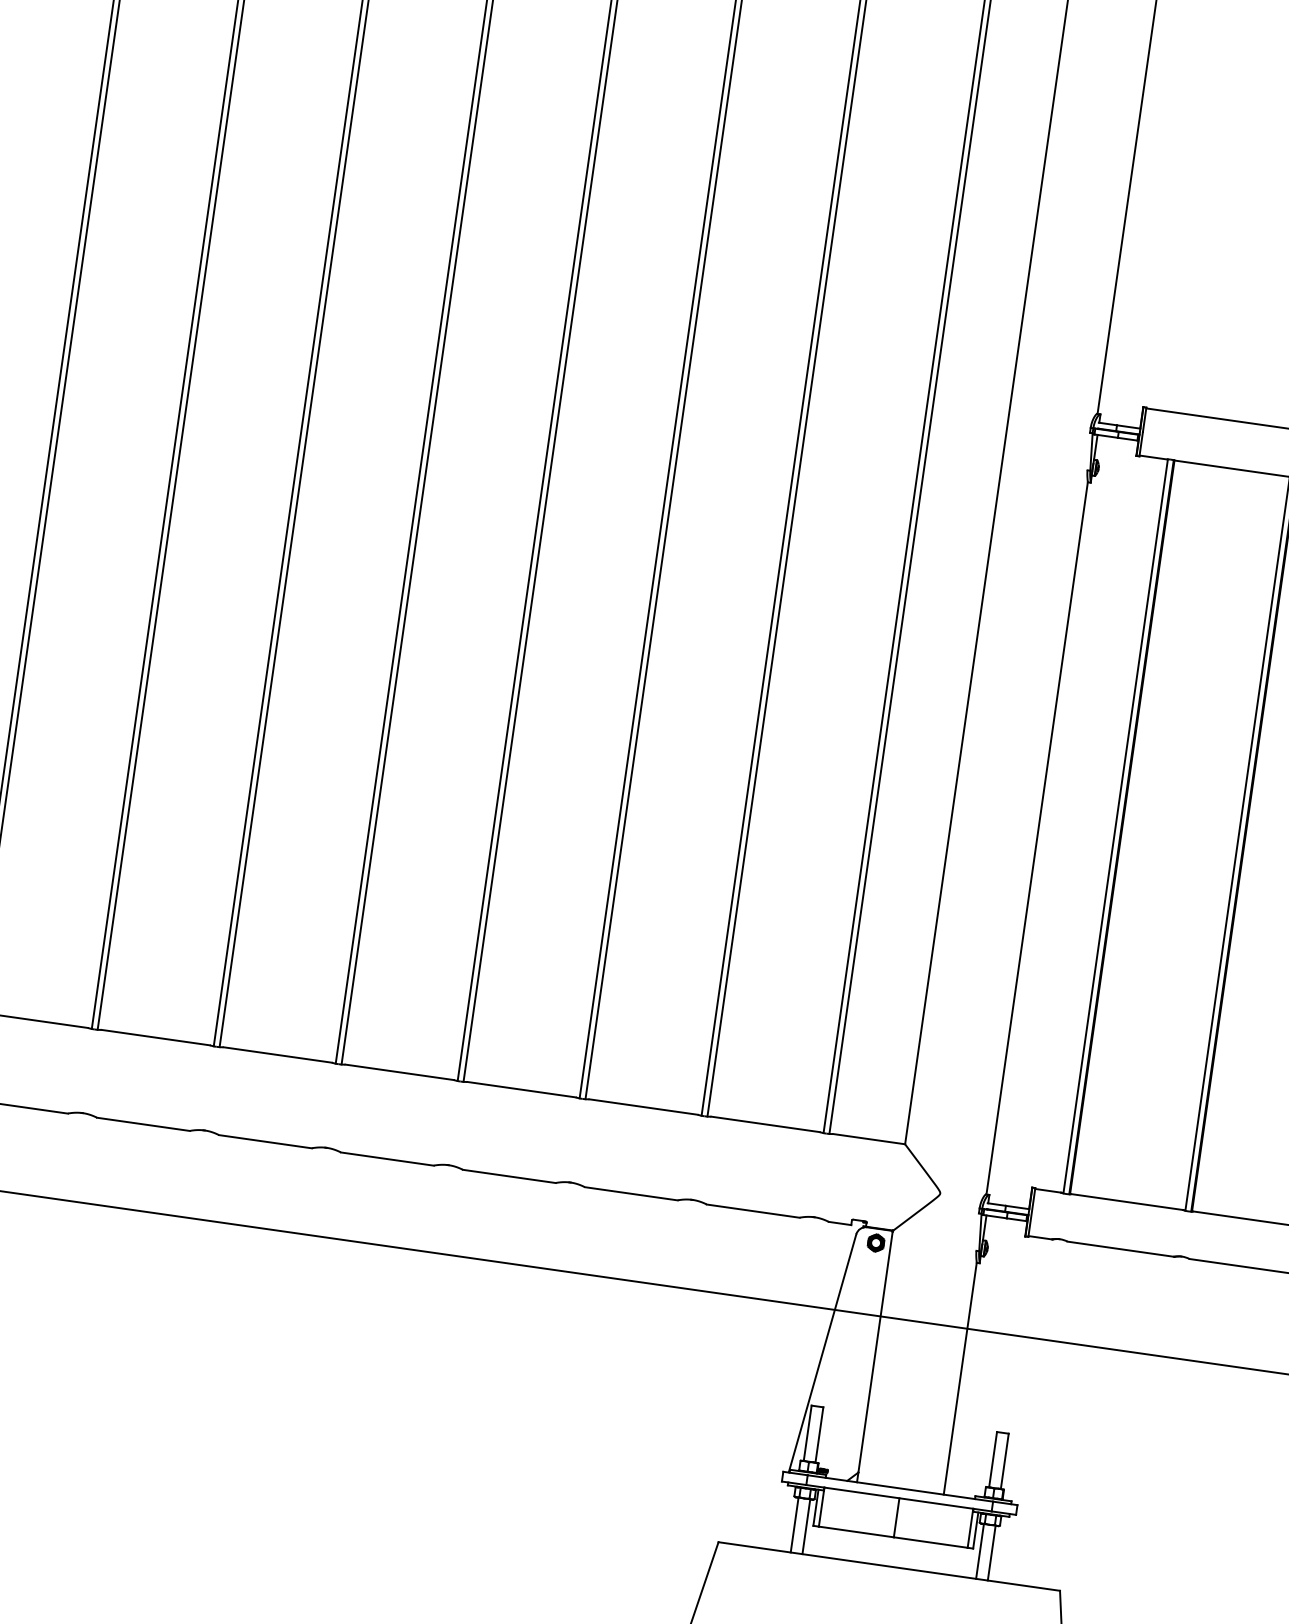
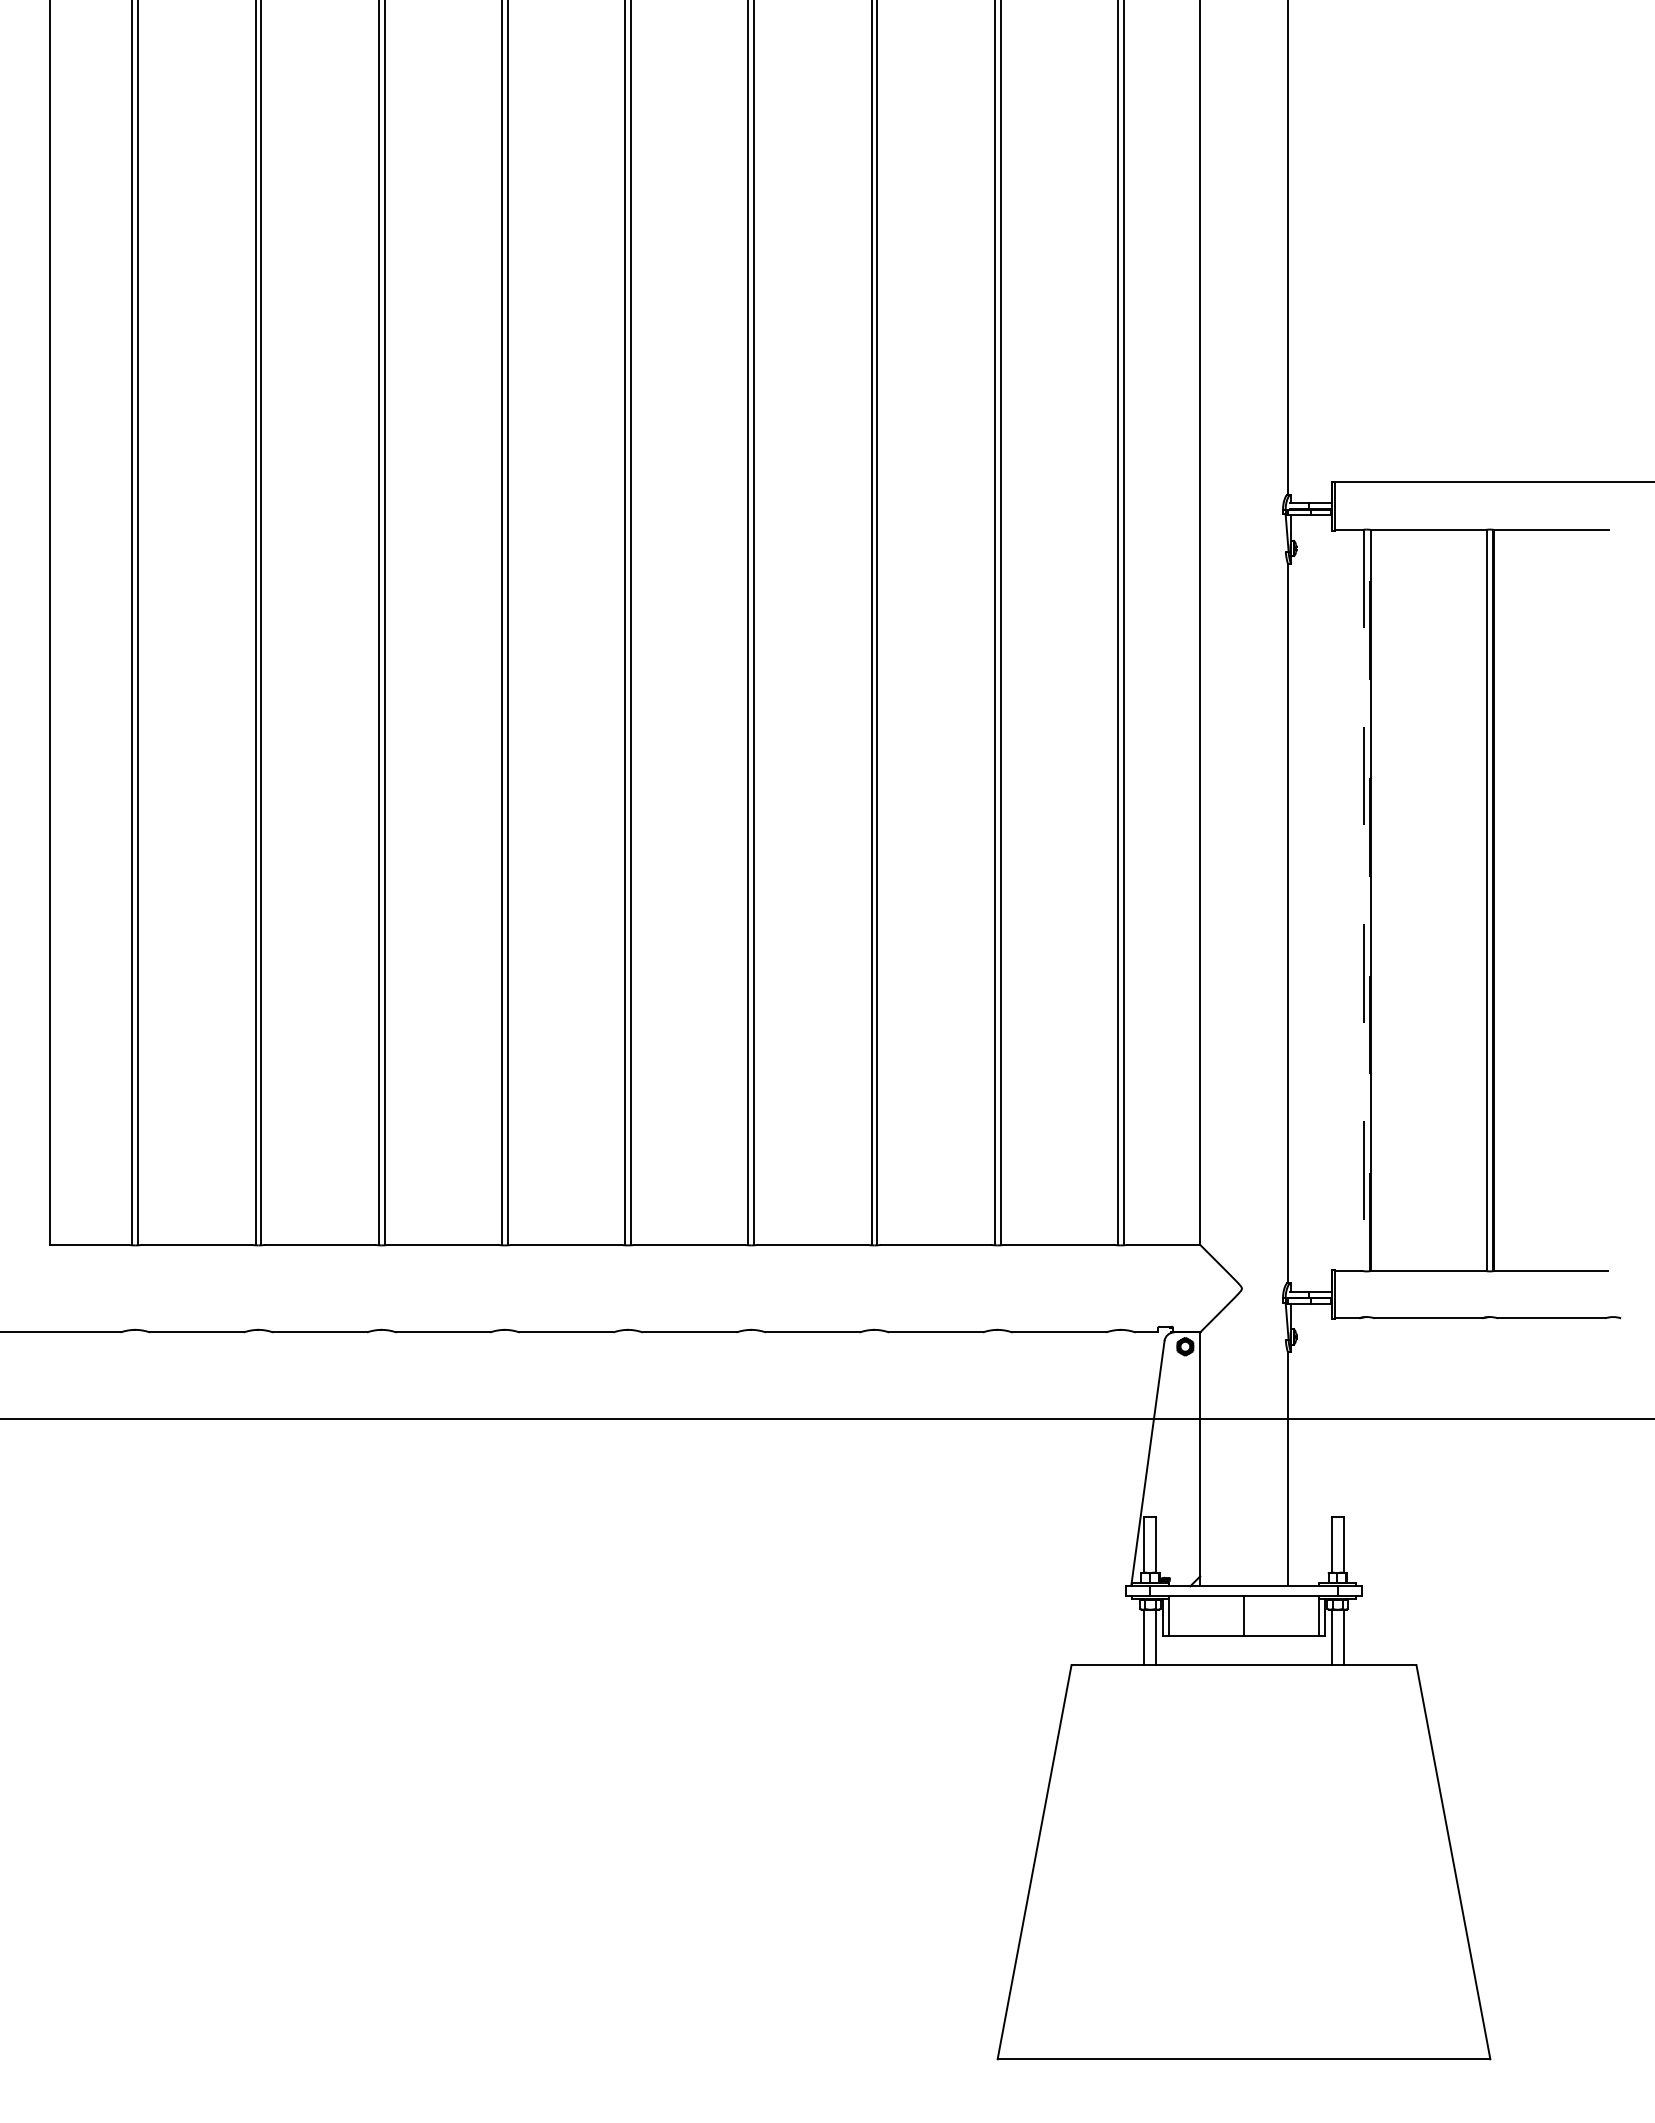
line: (1115, 826) -> (1363, 900), solid -> dashed
line: (1121, 827) -> (1369, 900), solid -> dashed

